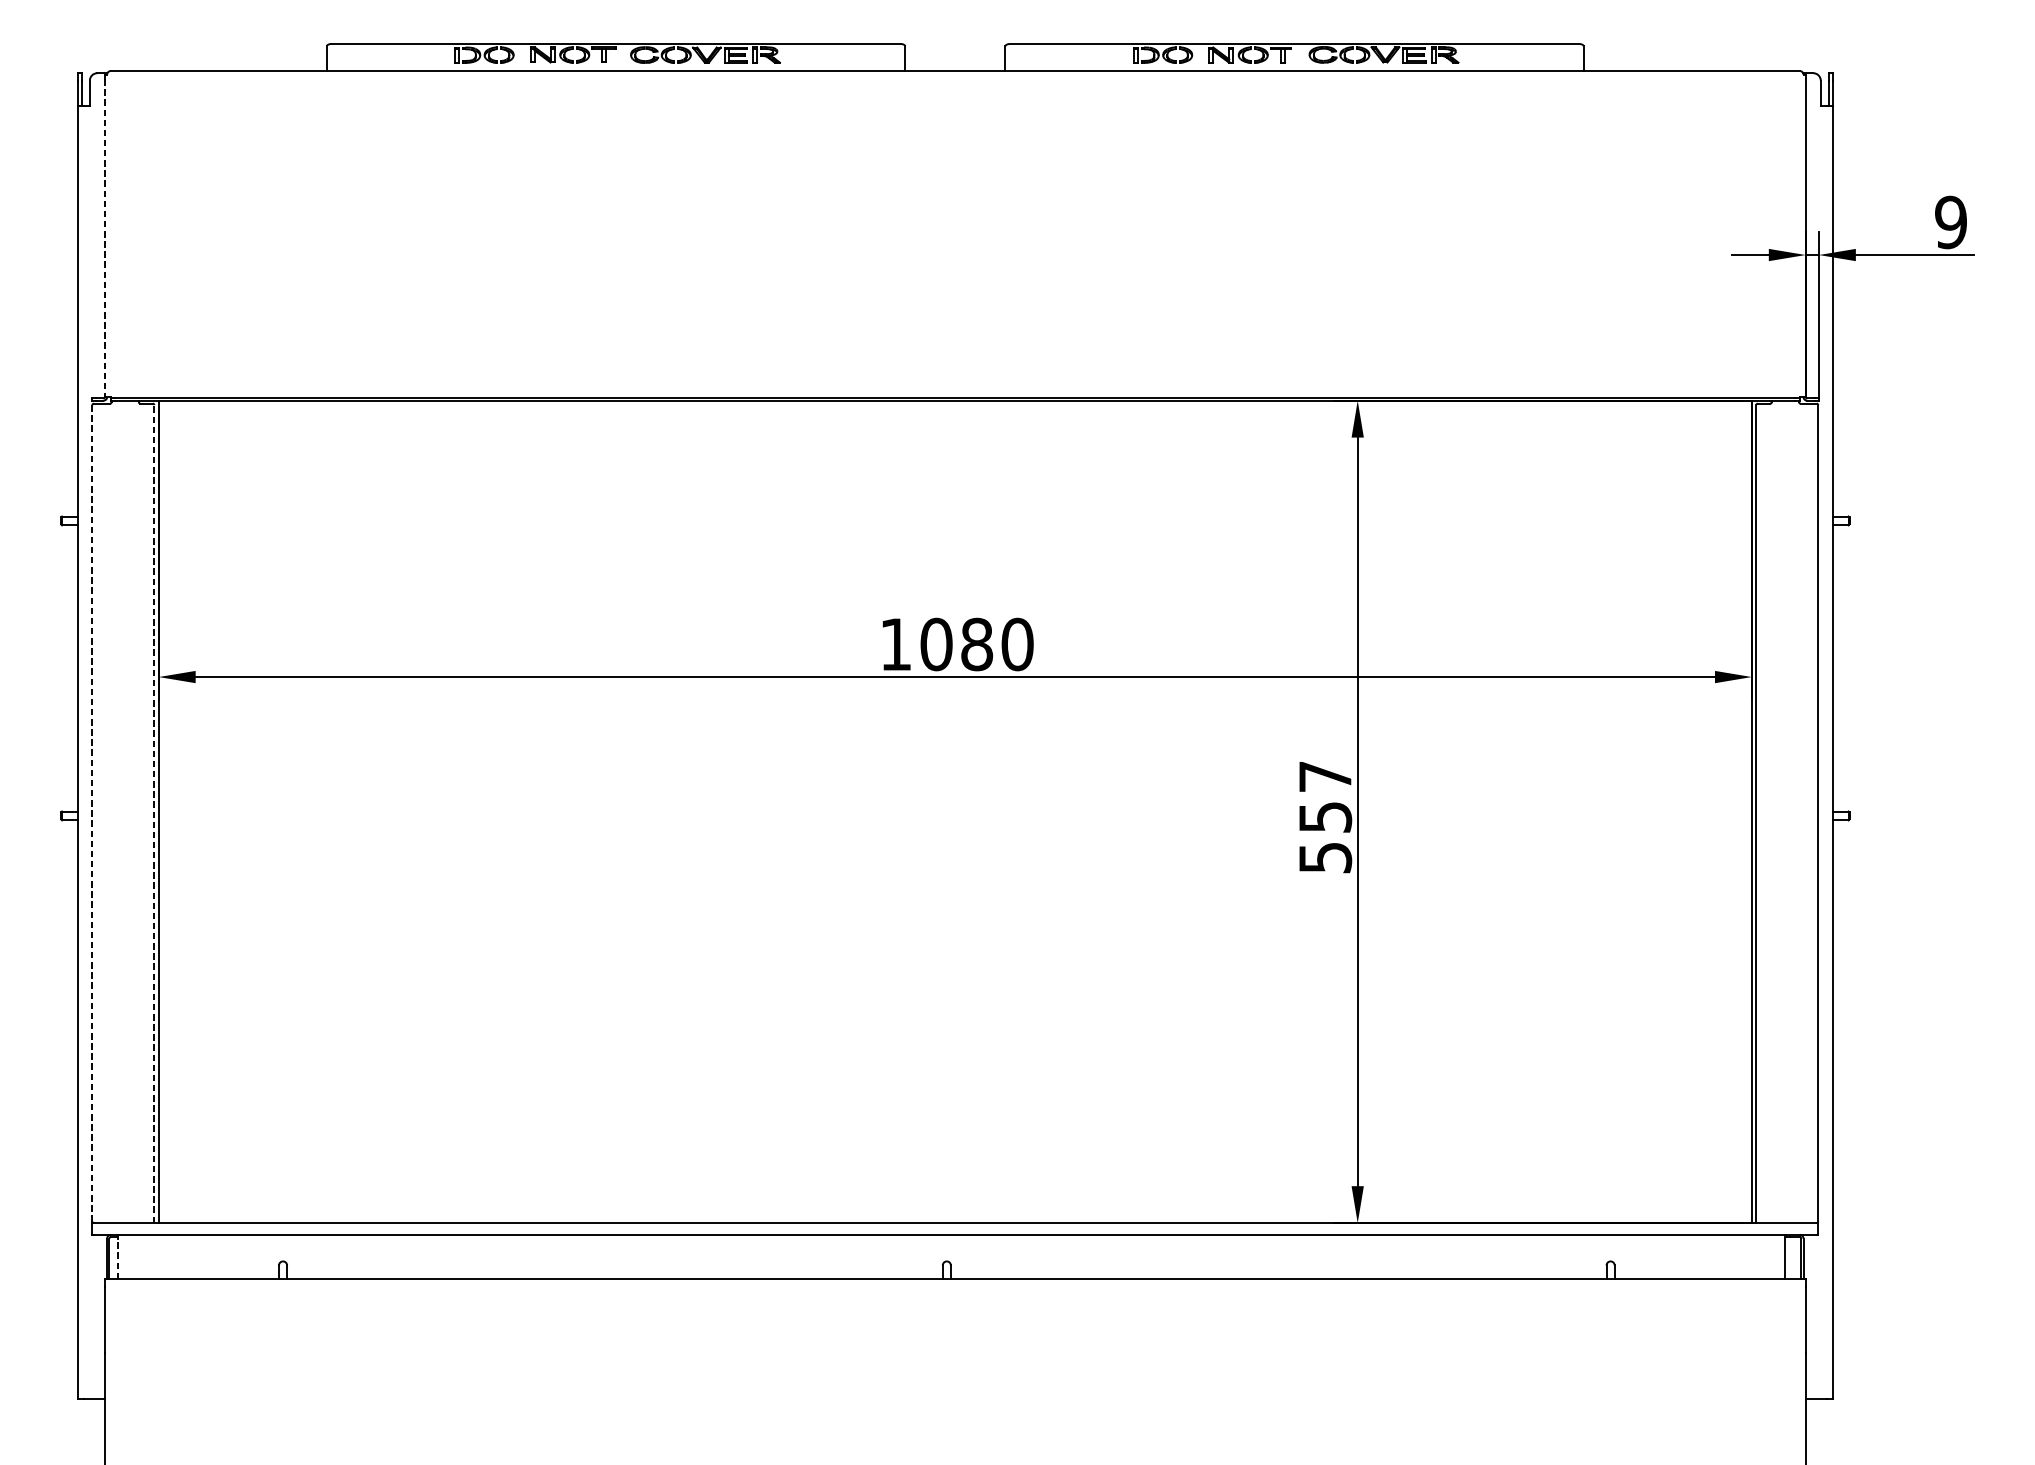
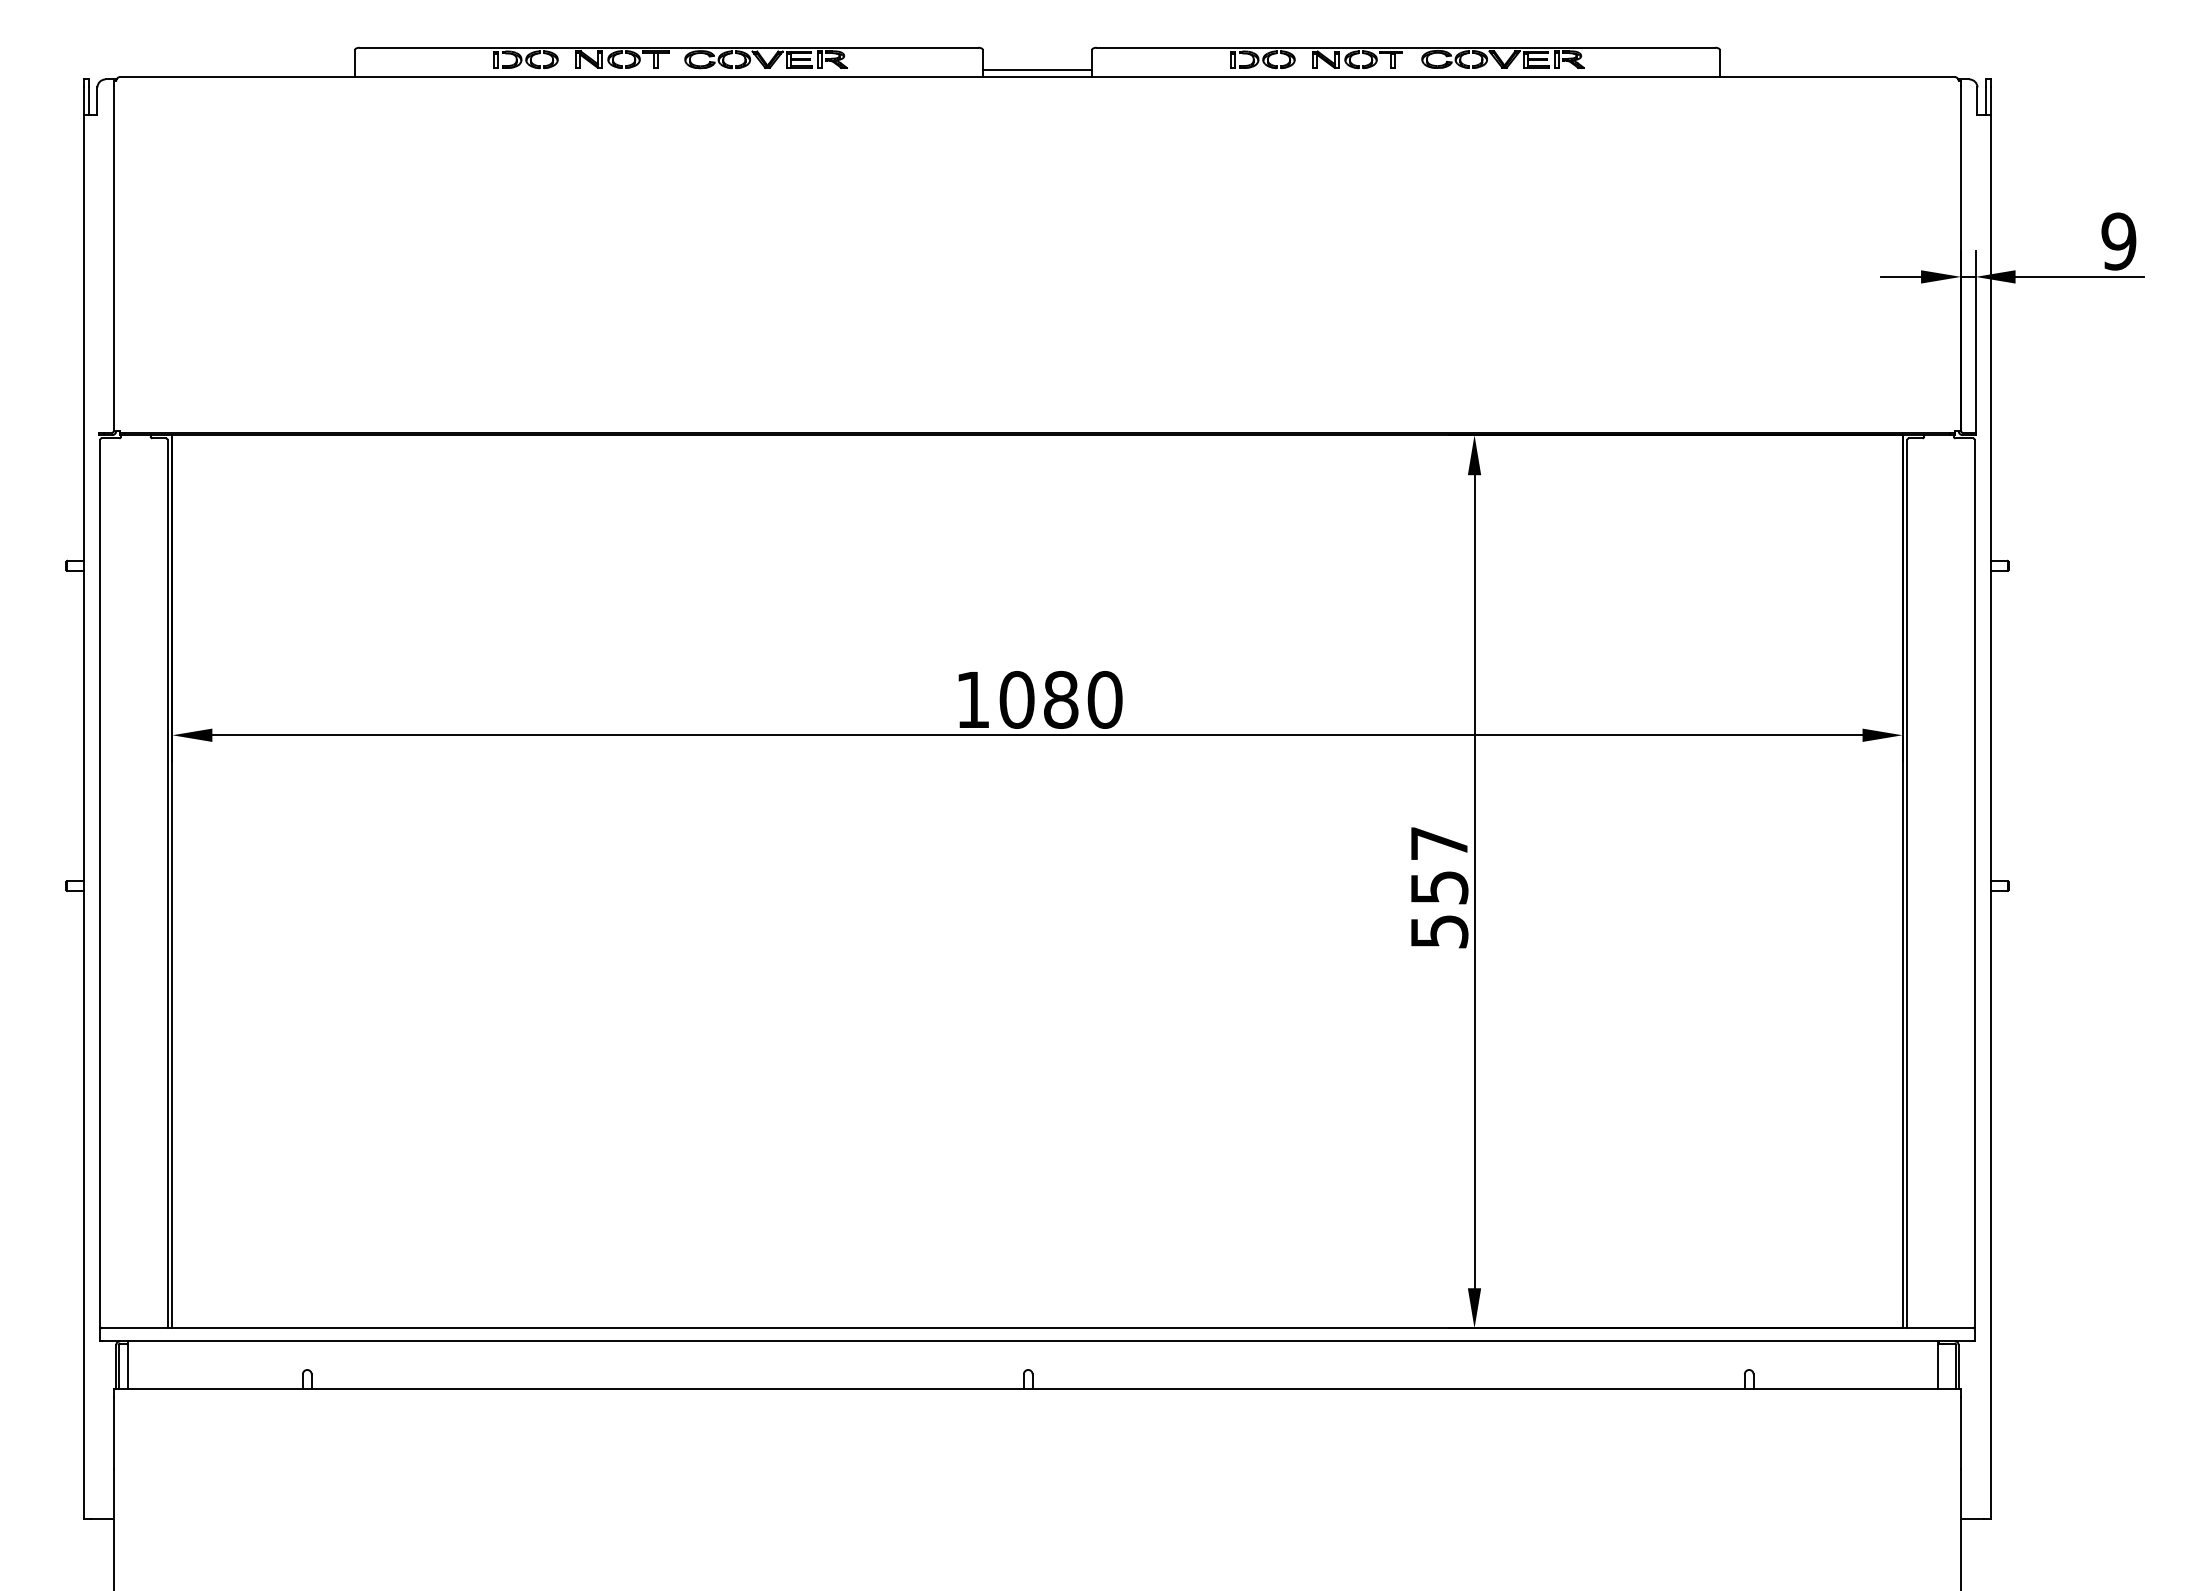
line: (955, 64) -> (1037, 69), added
line: (104, 238) -> (113, 258), dashed -> solid
line: (92, 813) -> (100, 883), dashed -> solid
line: (154, 813) -> (167, 883), dashed -> solid
line: (117, 1258) -> (127, 1366), dashed -> solid

